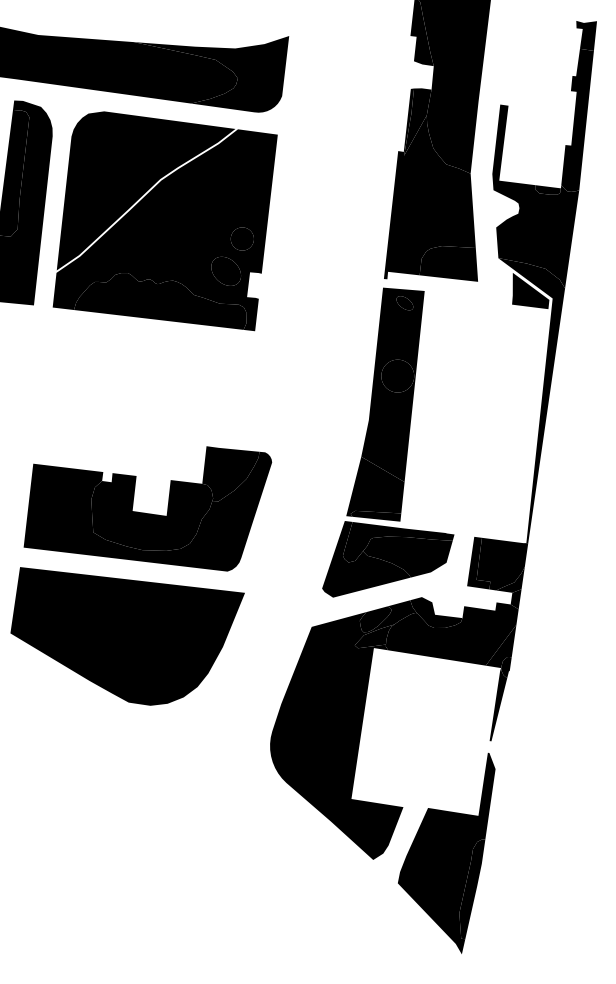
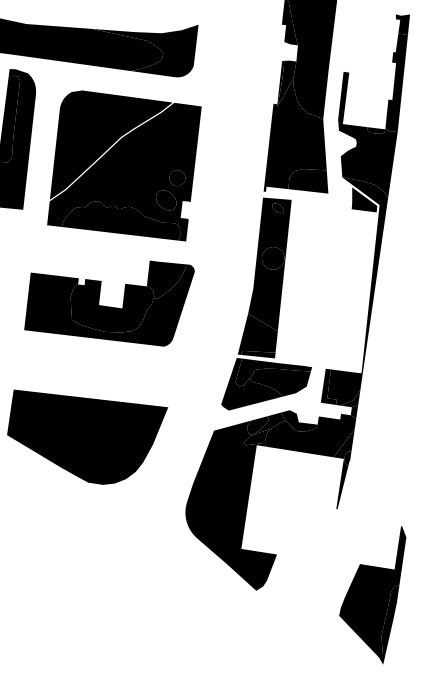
part: (165, 220) -> (124, 165), moved
part: (147, 508) -> (109, 303), moved
part: (446, 853) -> (372, 595), moved

